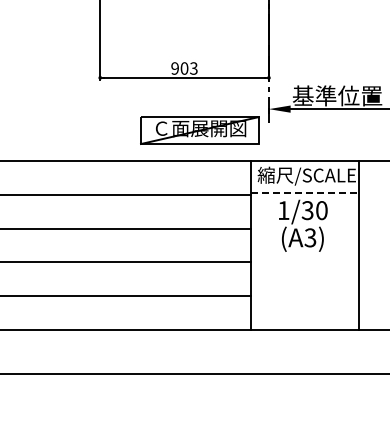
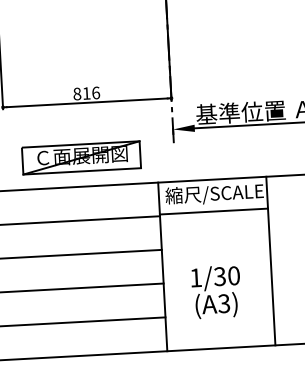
text: (184, 68) -> (86, 93), 903 -> 816
part: (199, 130) -> (81, 157), moved
line: (305, 193) -> (214, 211), dashed -> solid
text: (303, 225) -> (216, 291), moved

